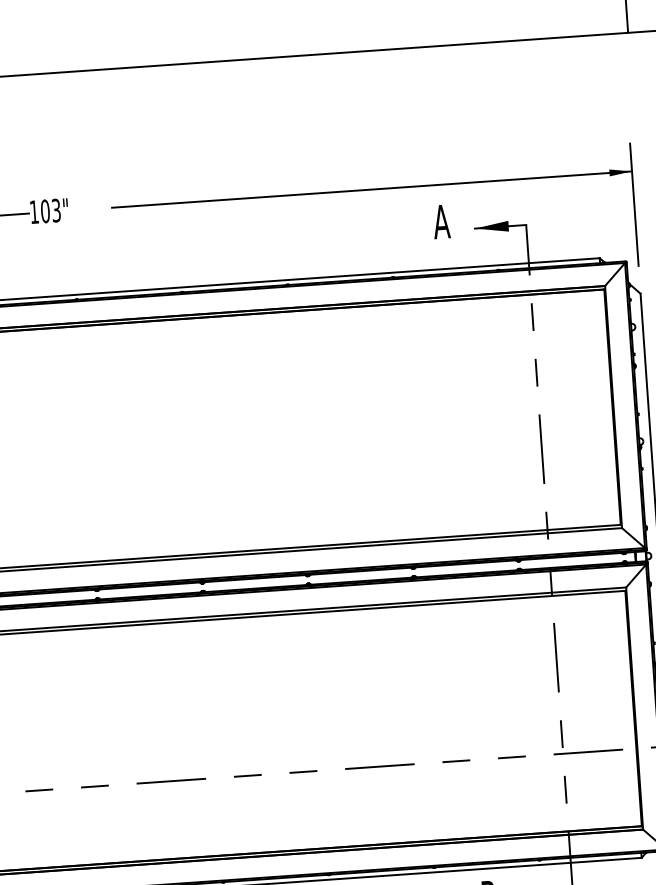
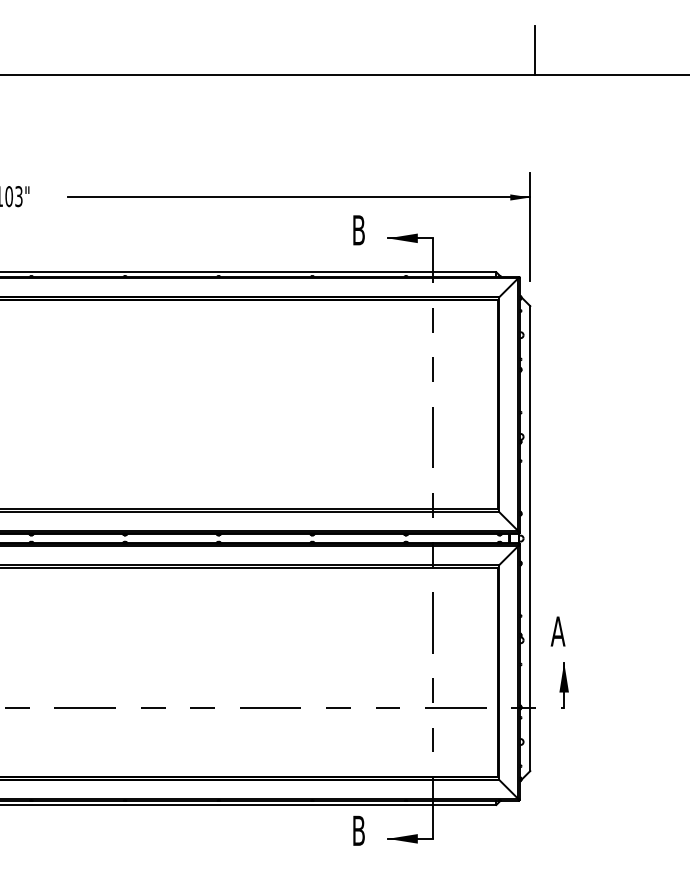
text: (441, 222) -> (358, 230), A -> B

